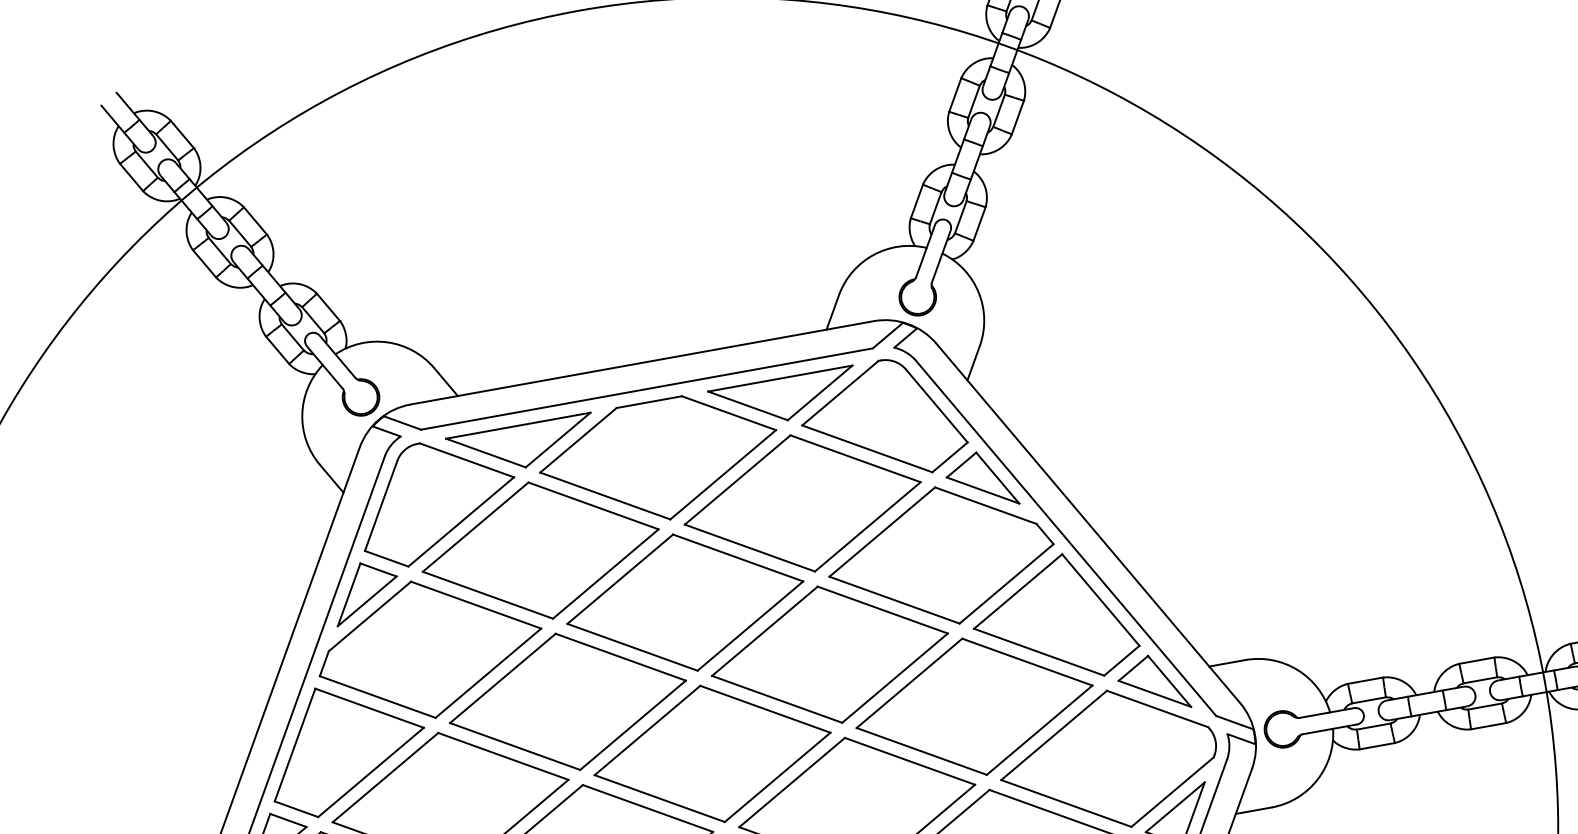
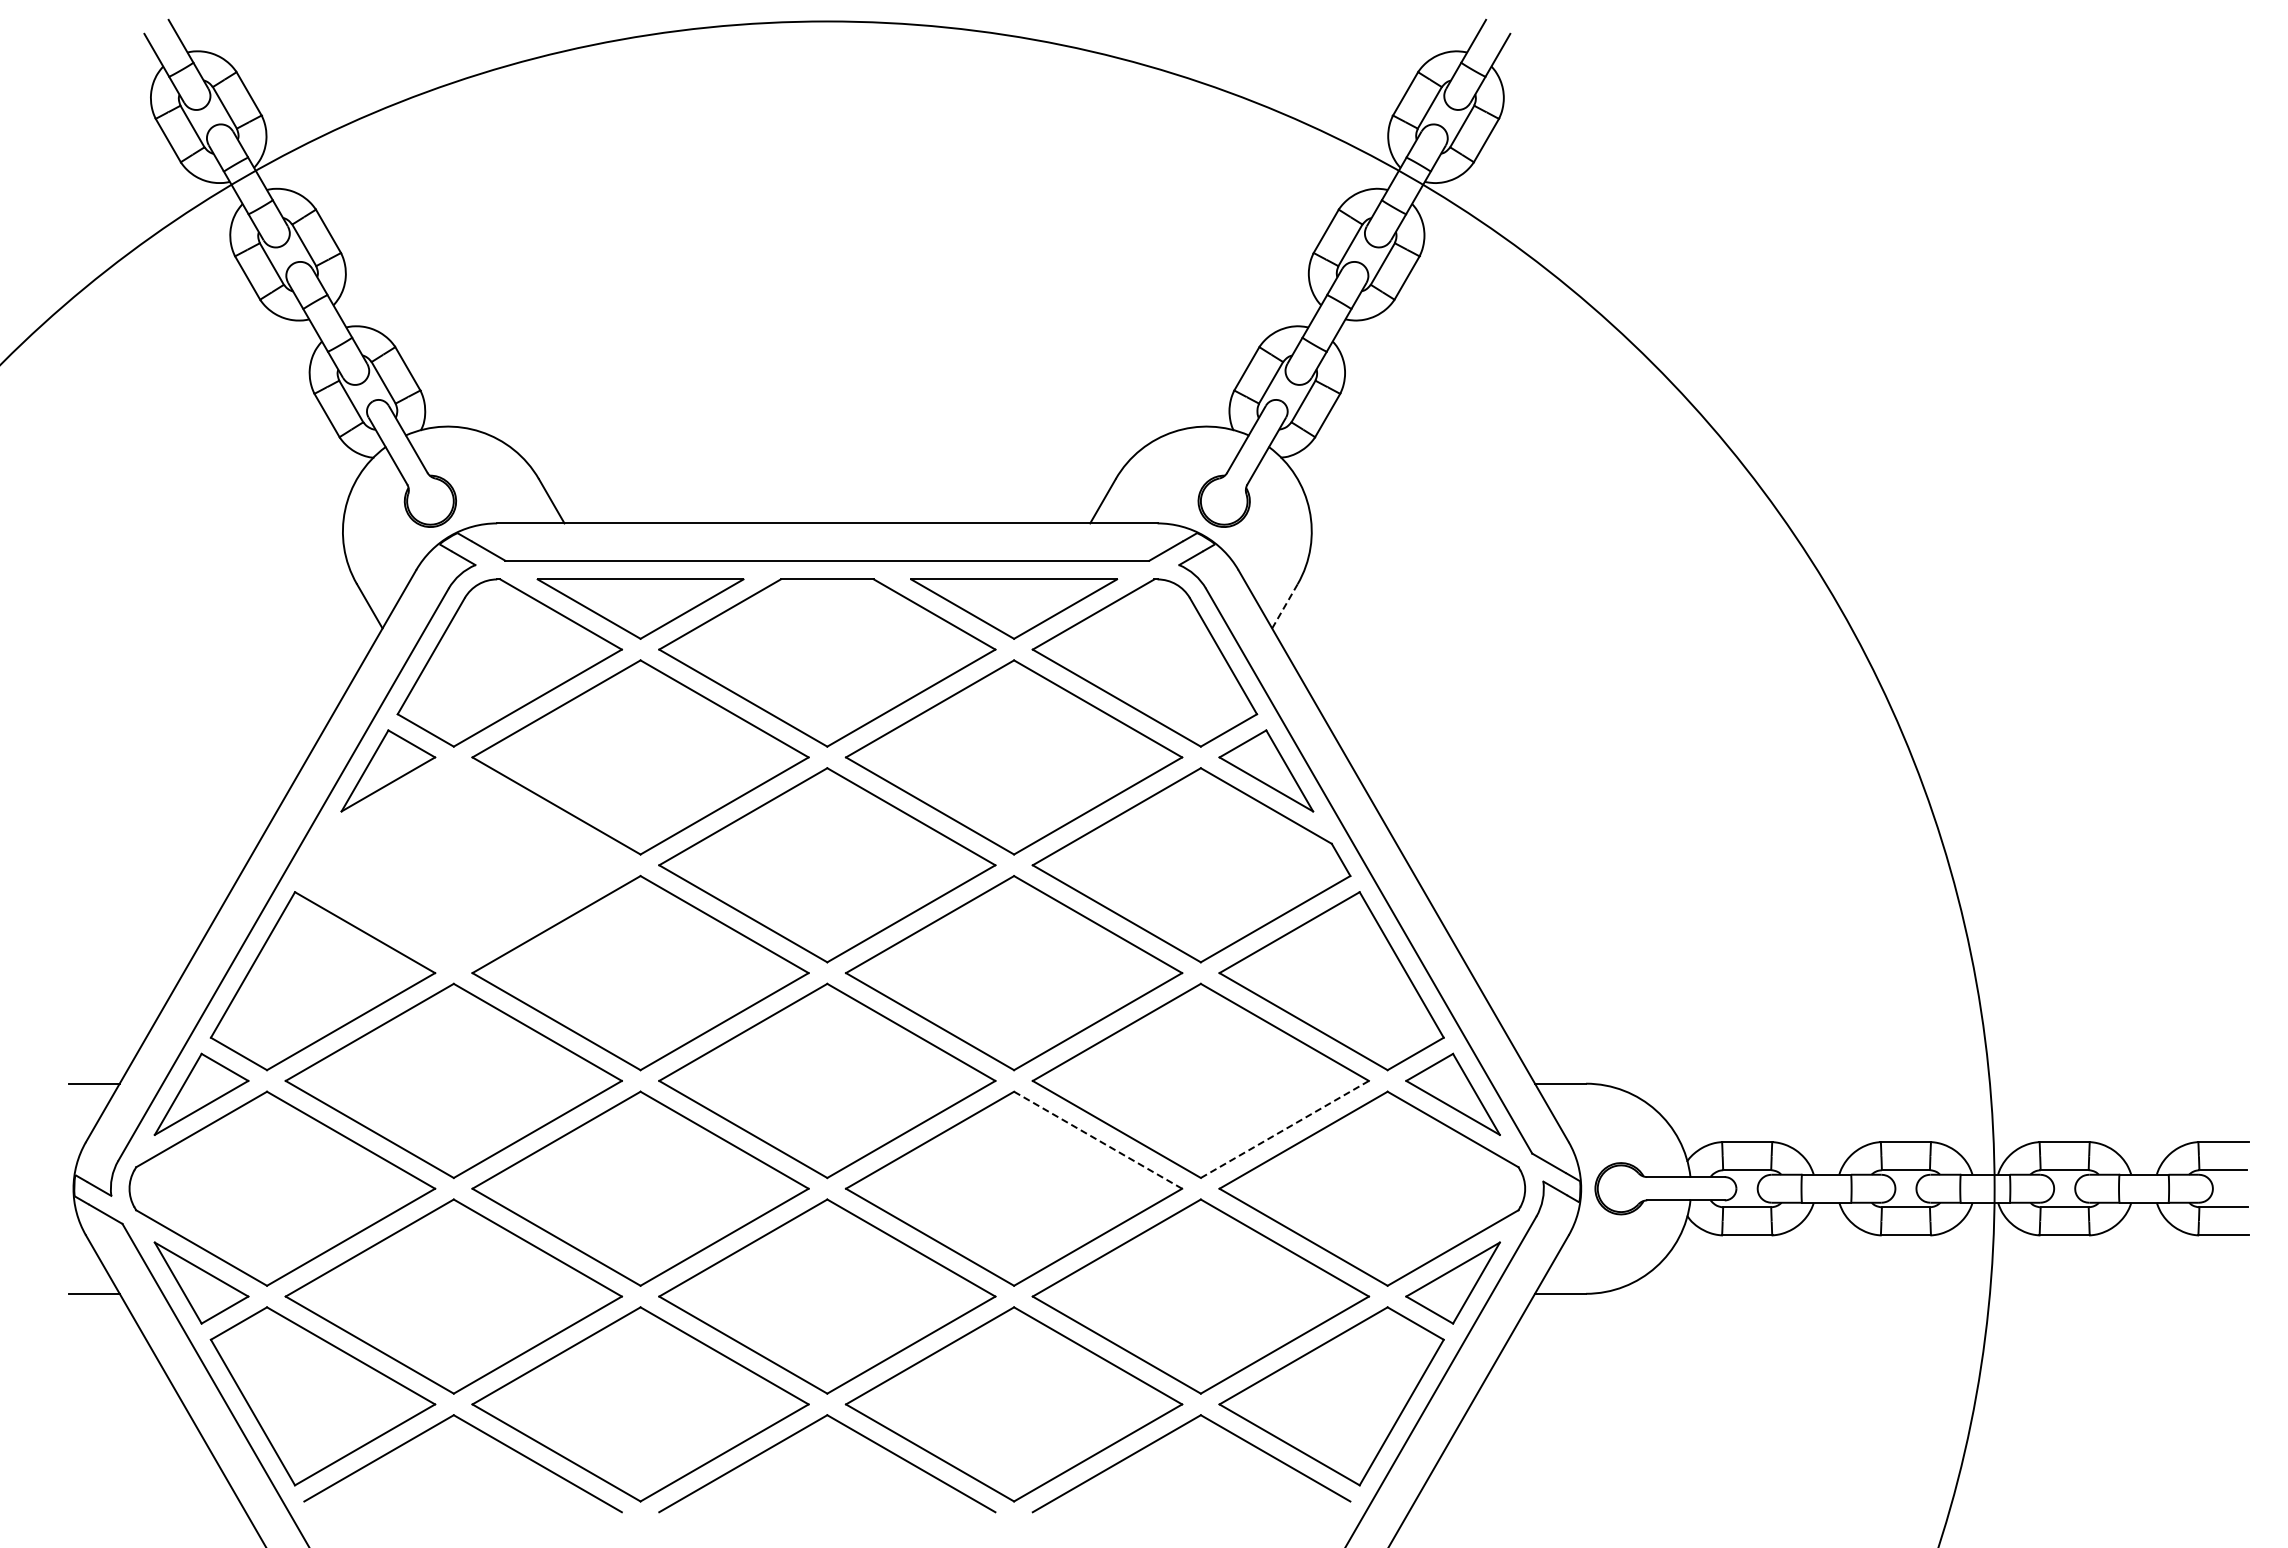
line: (973, 363) -> (1284, 606), solid -> dashed
part: (429, 648) -> (462, 865), removed
line: (1040, 730) -> (1285, 1129), solid -> dashed
line: (910, 761) -> (1098, 1140), solid -> dashed

